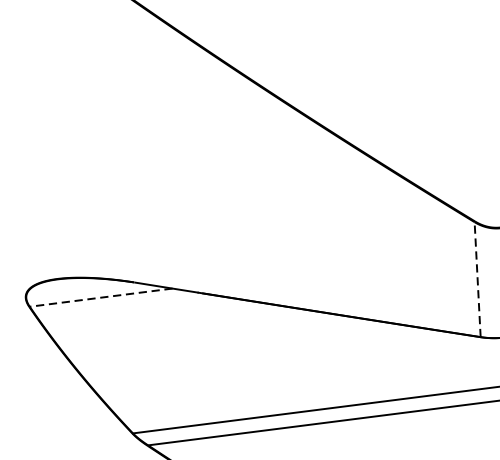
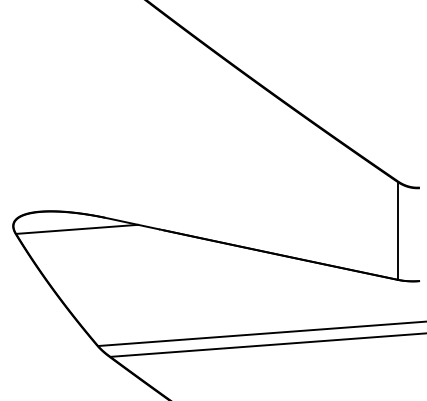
line: (477, 279) -> (397, 230), dashed -> solid
line: (100, 297) -> (76, 229), dashed -> solid

